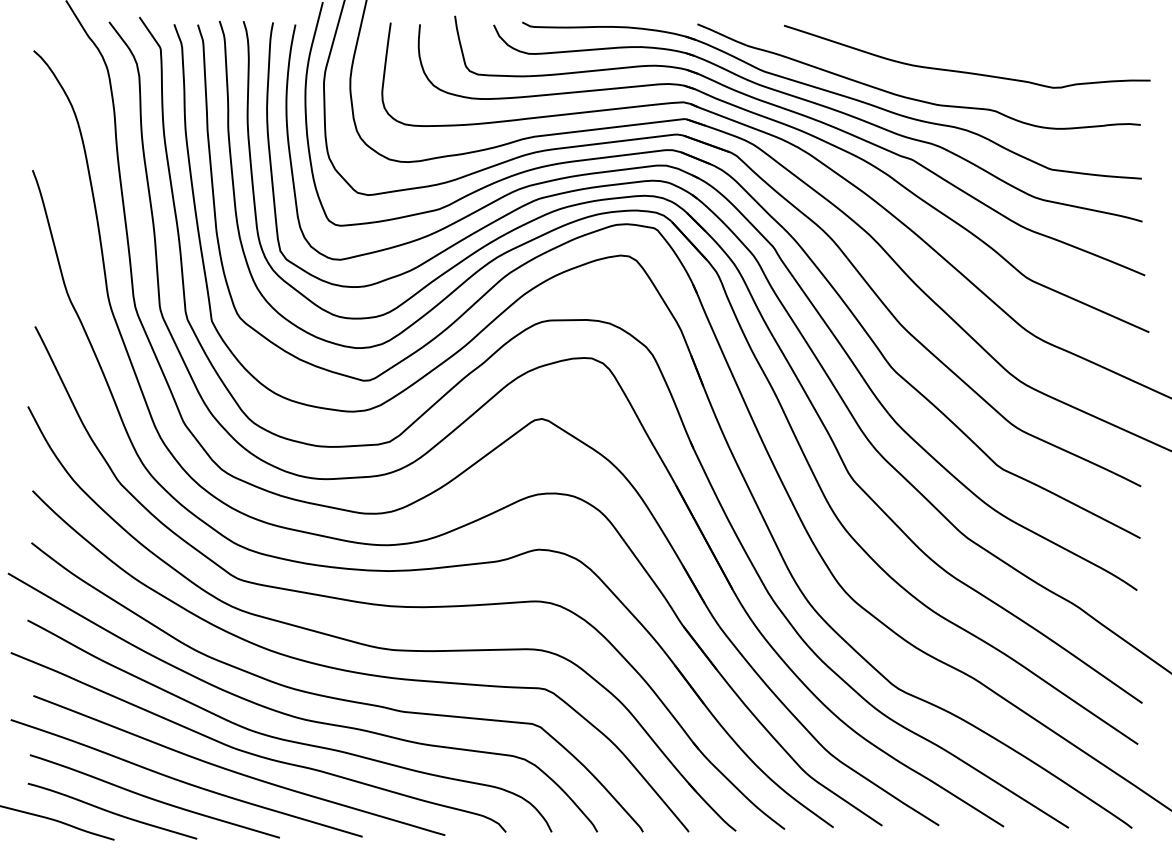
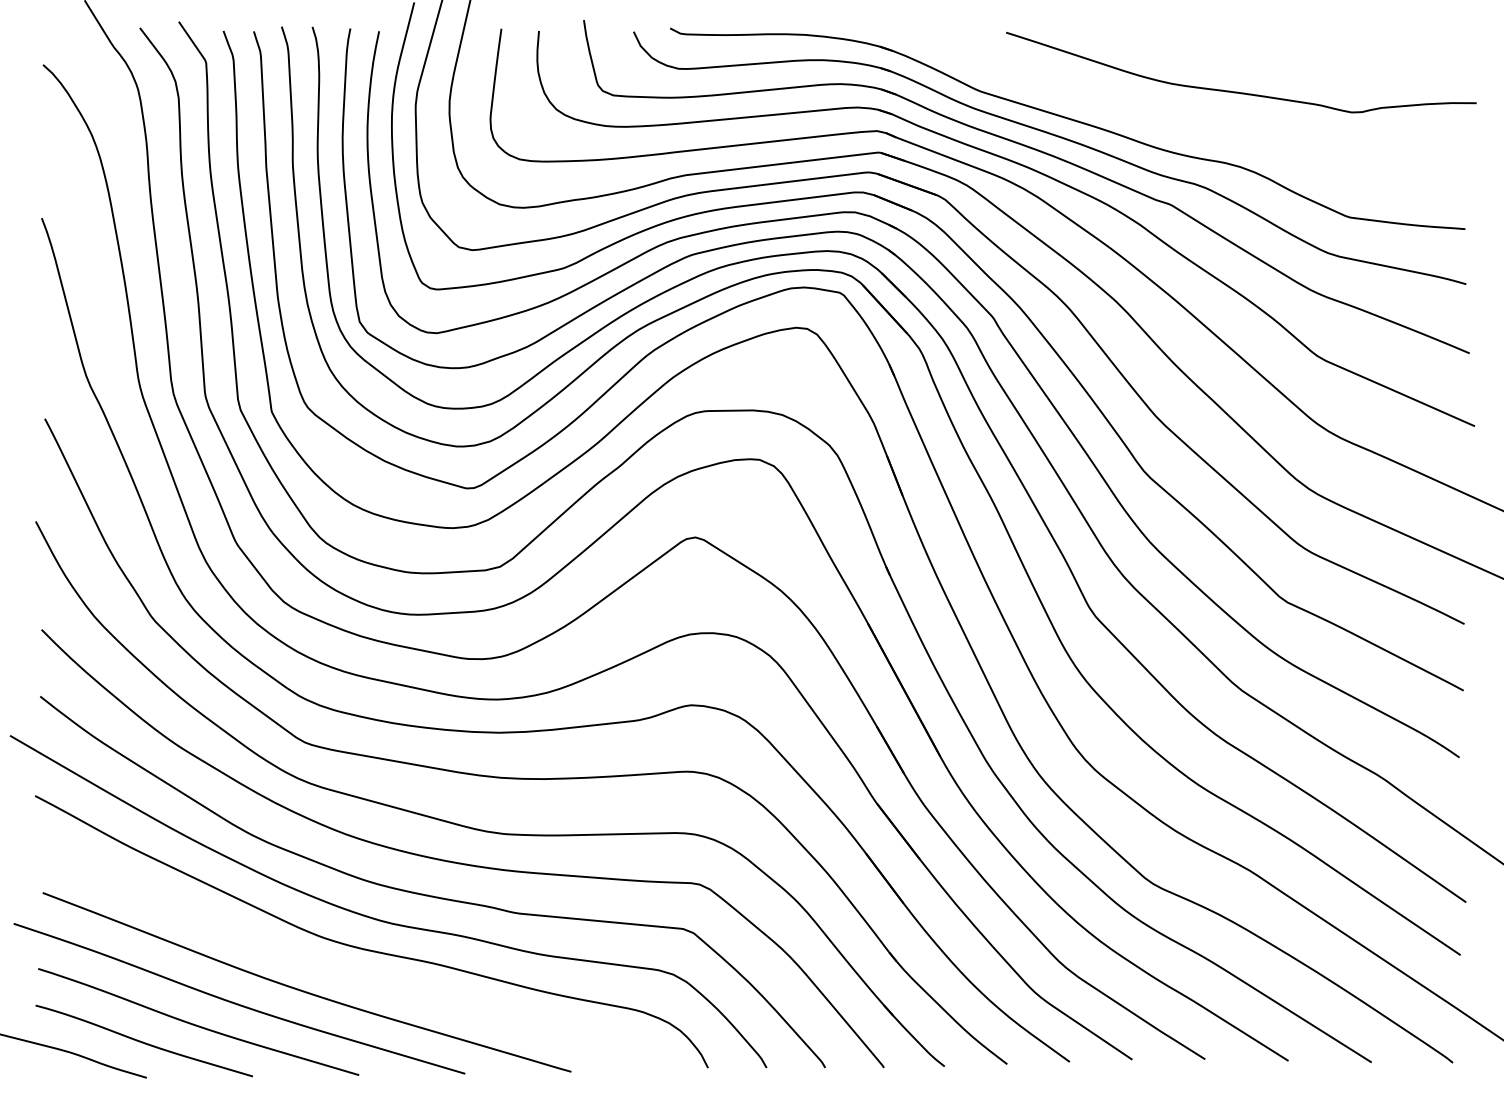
curve: (912, 97) -> (1170, 125), removed
curve: (255, 753) -> (327, 967), removed

